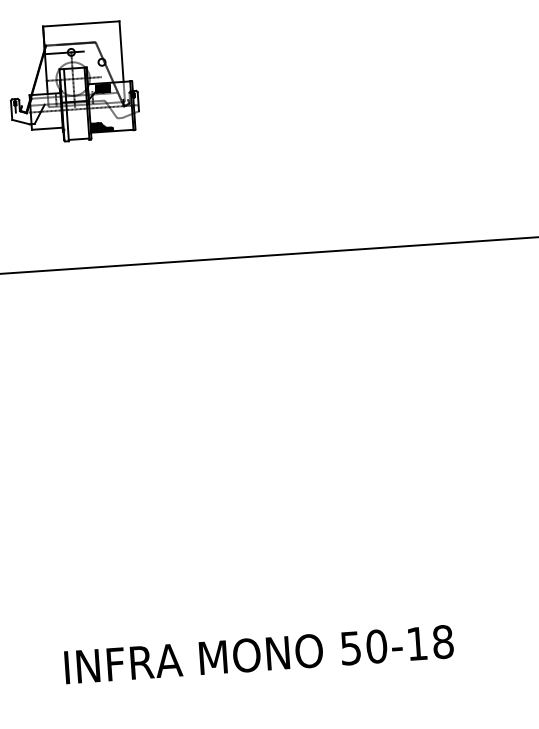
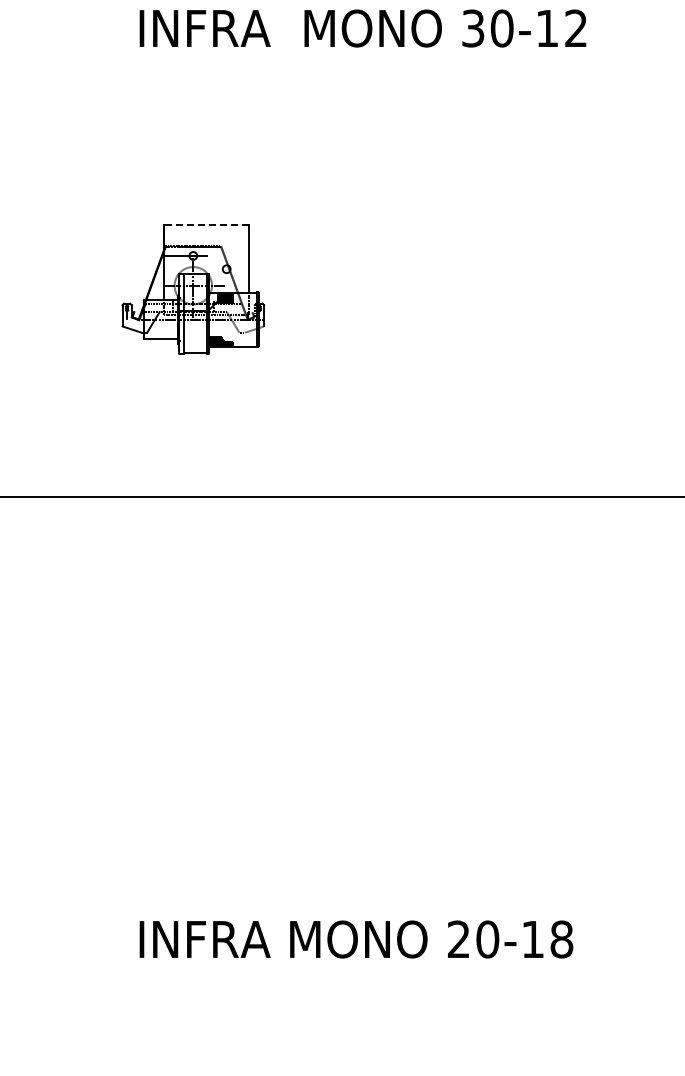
line: (81, 24) -> (206, 225), solid -> dashed
text: (350, 648) -> (458, 939), 50-18 -> 20-18

